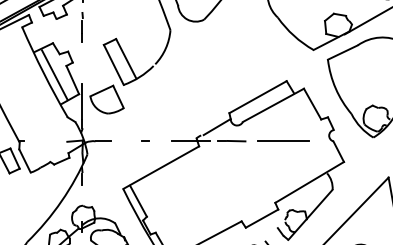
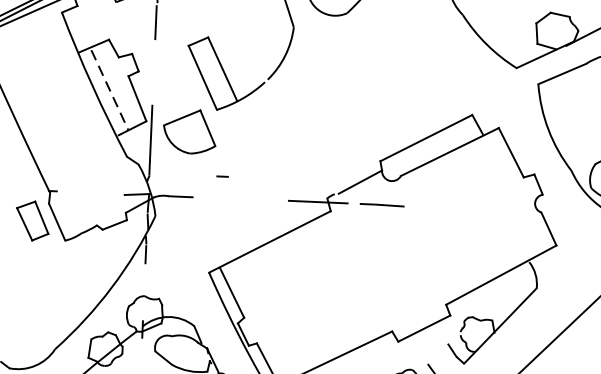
line: (54, 75) -> (109, 90), solid -> dashed
line: (145, 140) -> (223, 175), moved
line: (283, 140) -> (463, 207), removed

